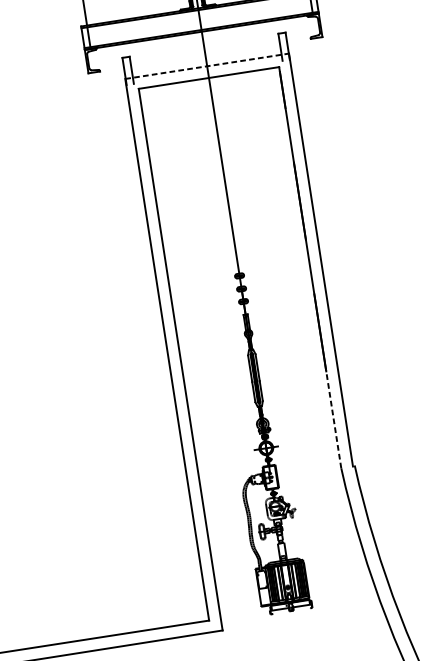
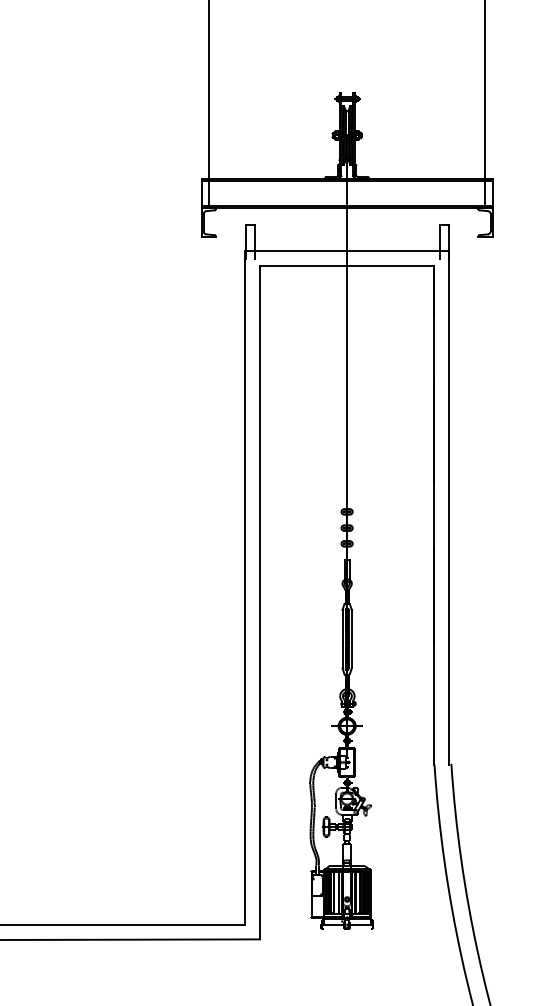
line: (207, 66) -> (347, 251), dashed -> solid
line: (333, 418) -> (434, 702), dashed -> solid

